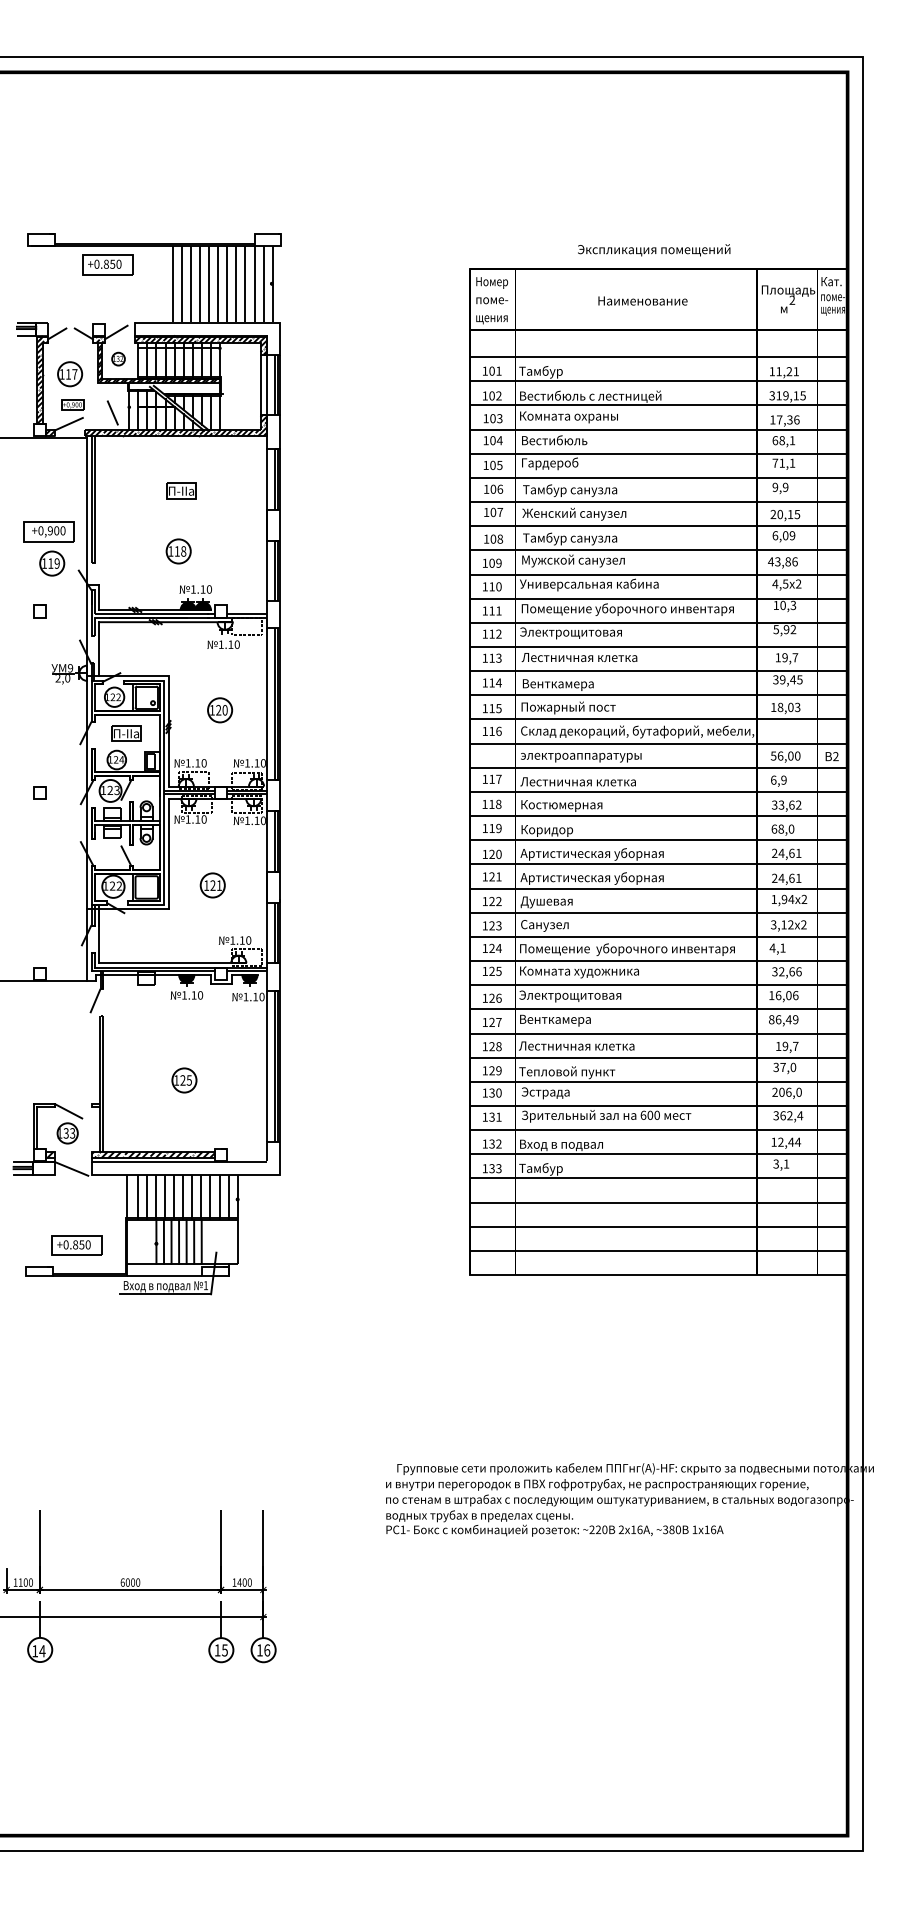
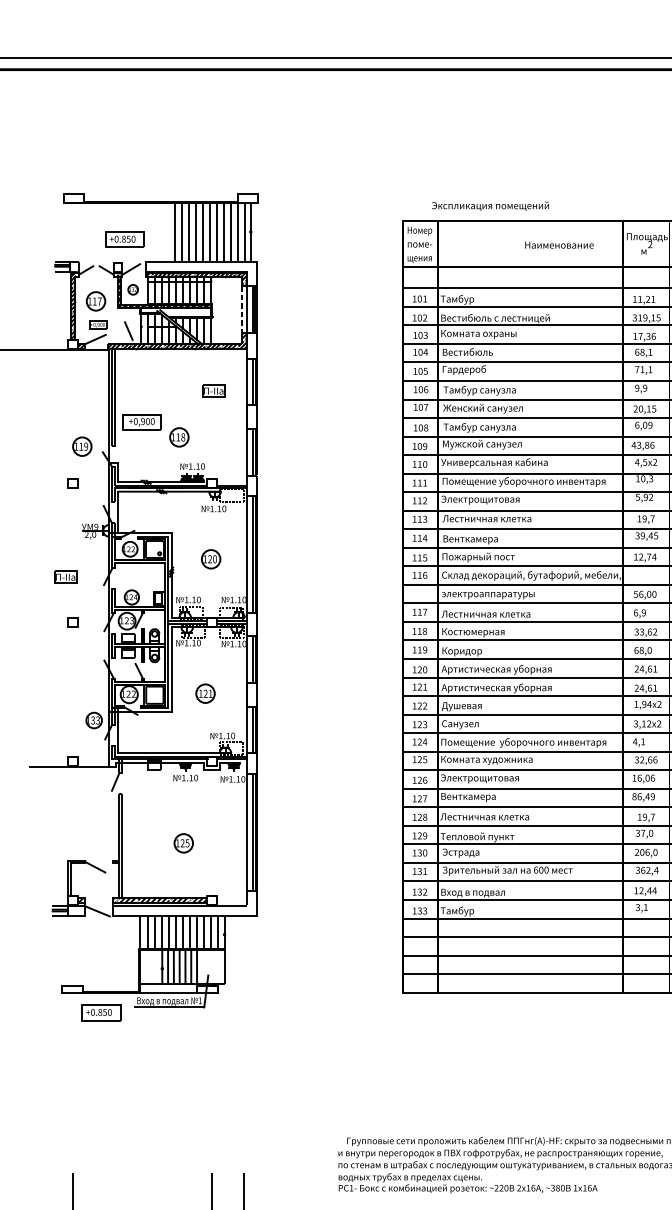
text: (654, 250) -> (490, 206), moved
part: (107, 264) -> (124, 239), moved
text: (642, 300) -> (559, 244), moved
line: (260, 385) -> (242, 310), solid -> dashed
part: (181, 490) -> (213, 390), moved
part: (48, 531) -> (141, 422), moved
text: (788, 707) -> (647, 557), 18,03 -> 12,74
part: (126, 733) -> (65, 577), moved
part: (67, 1133) -> (94, 720), moved
part: (76, 1245) -> (100, 1012), moved

